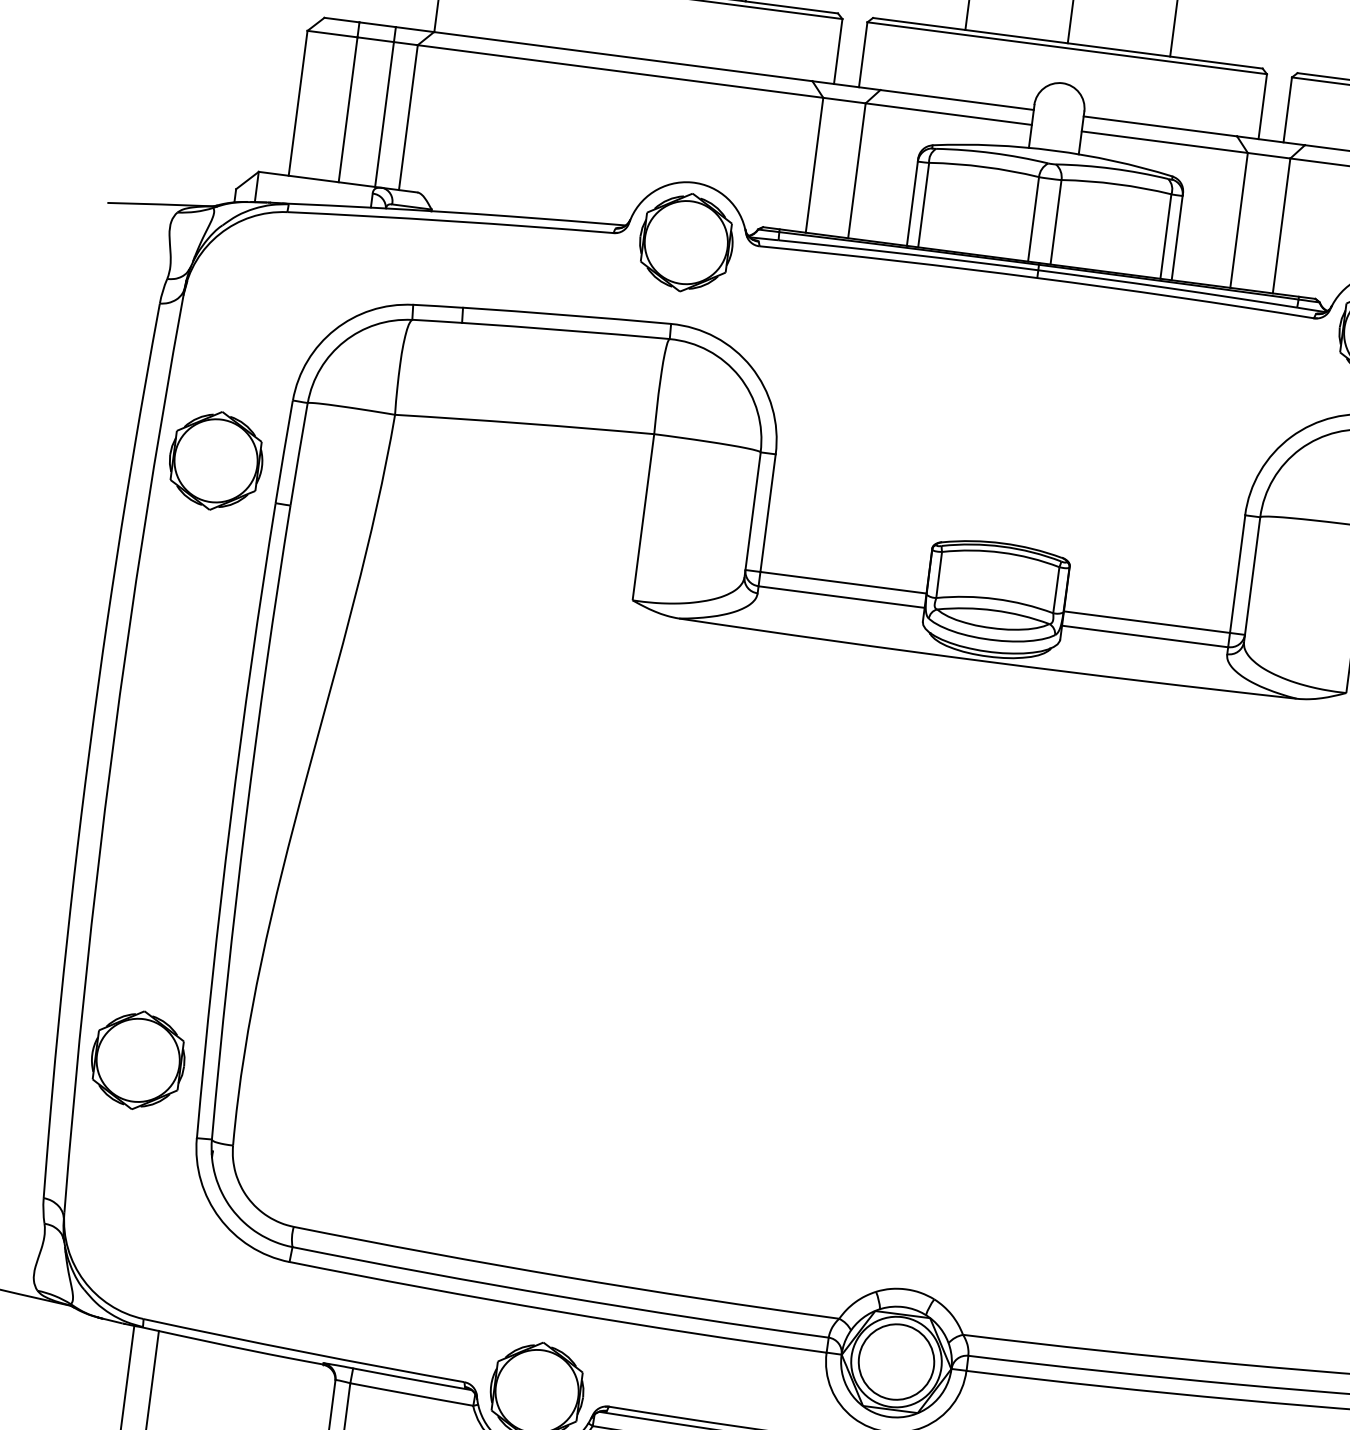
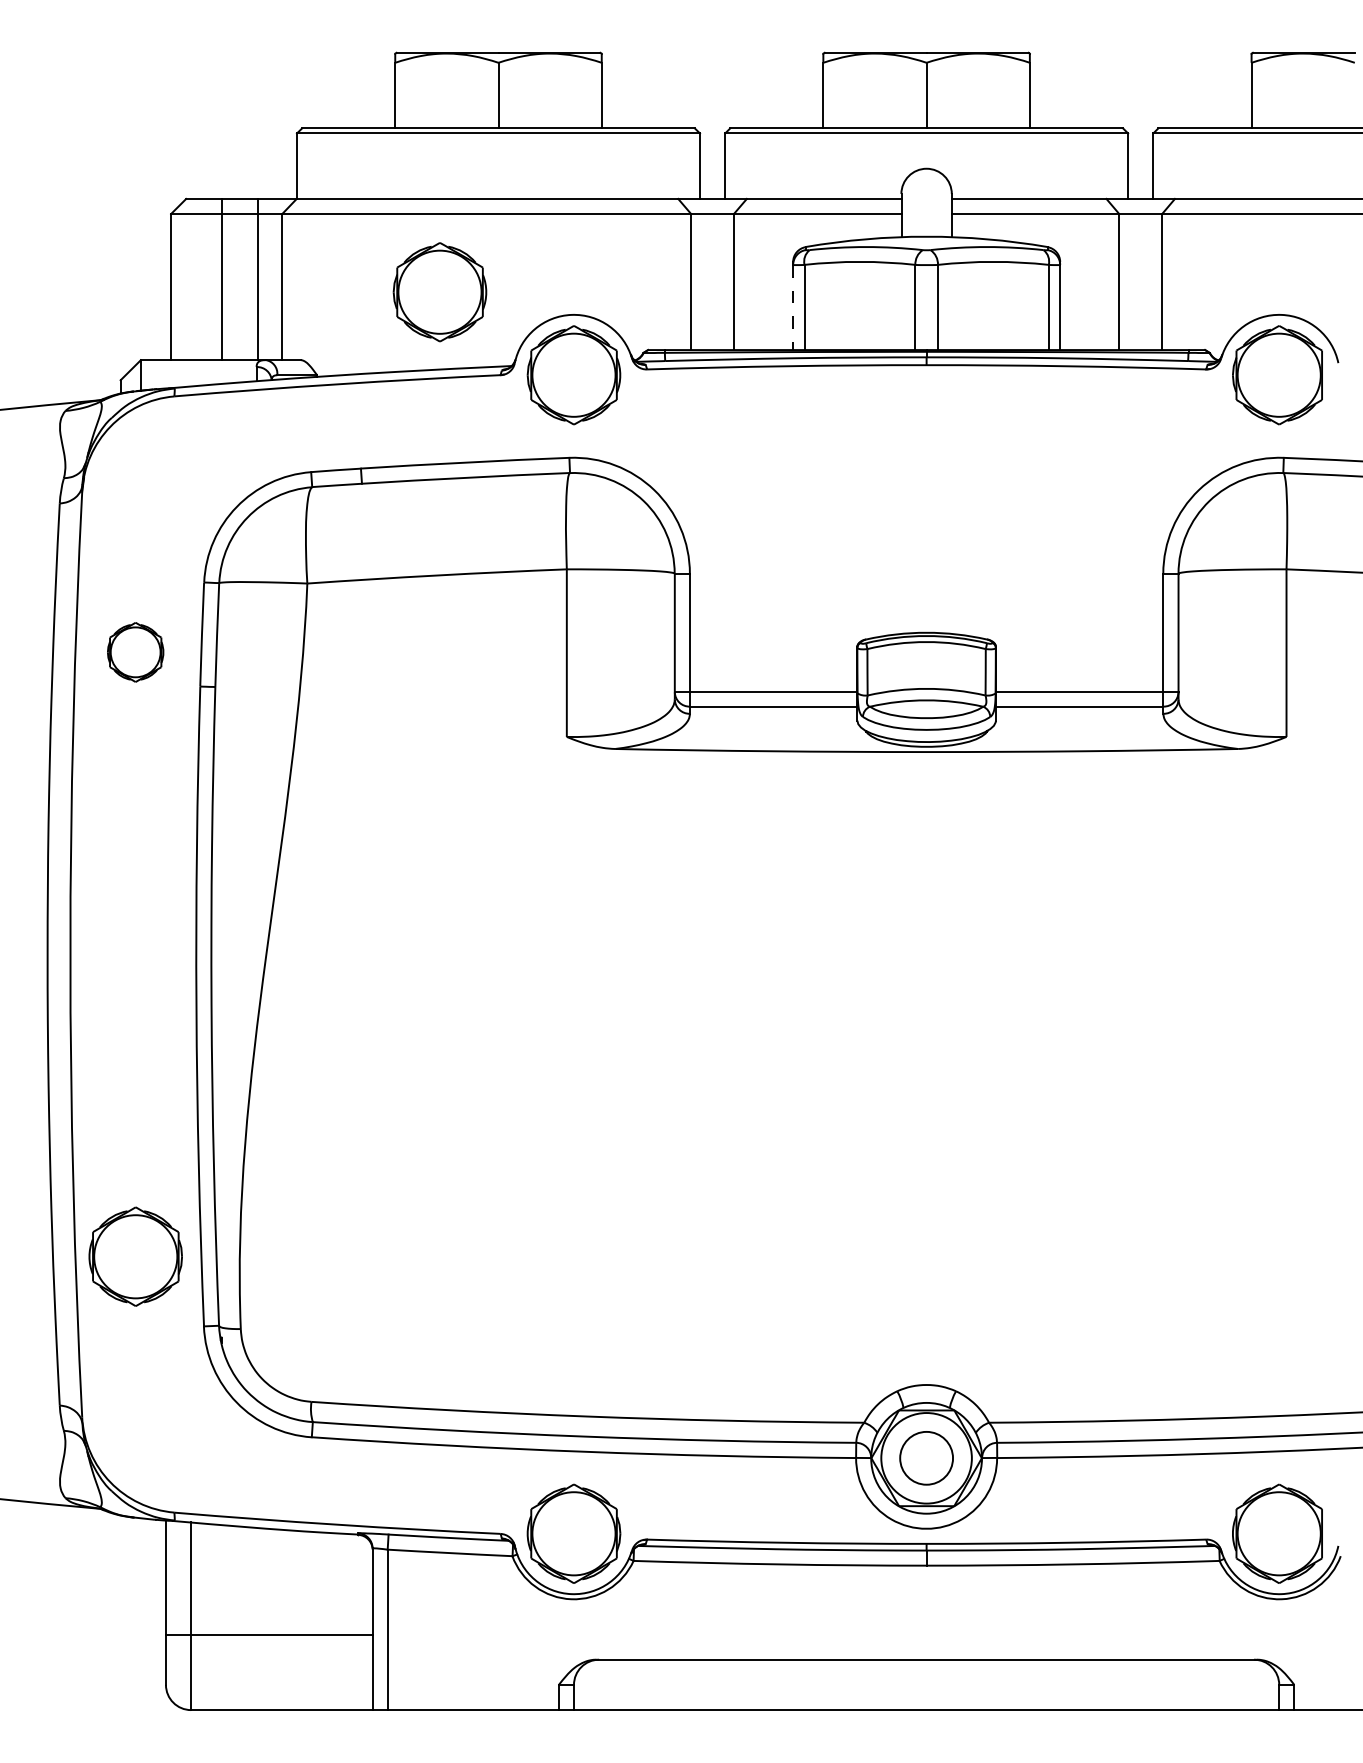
part: (563, 143) -> (439, 292), added
line: (912, 203) -> (793, 307), solid -> dashed
part: (215, 461) -> (135, 652), size x0.6
circle: (896, 1362) -> (926, 1458), size x0.7

